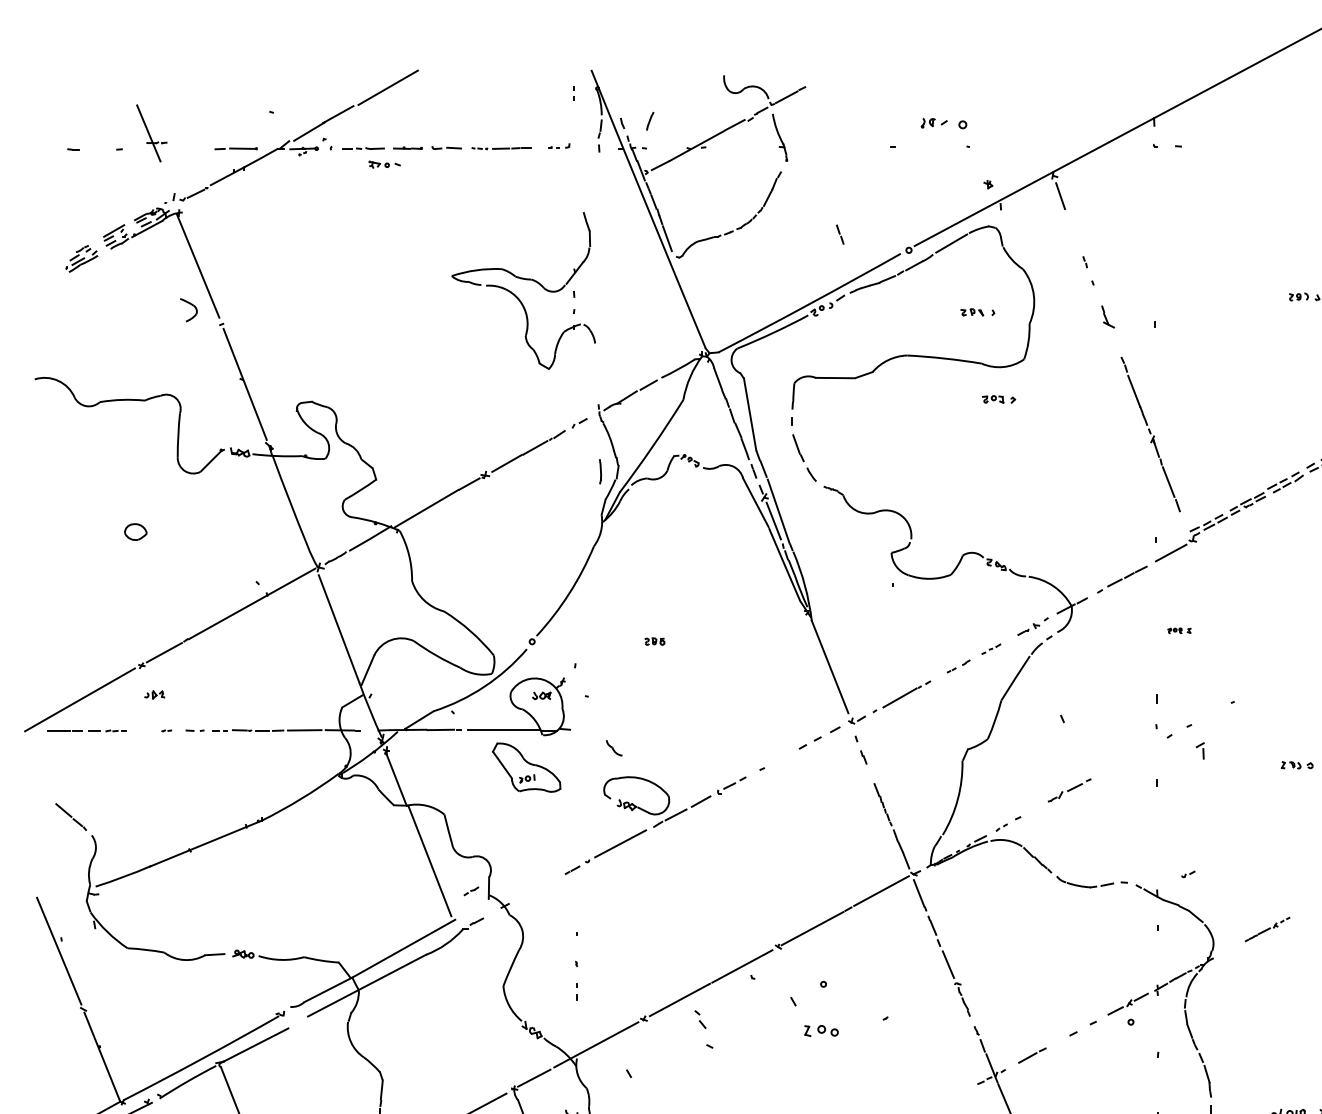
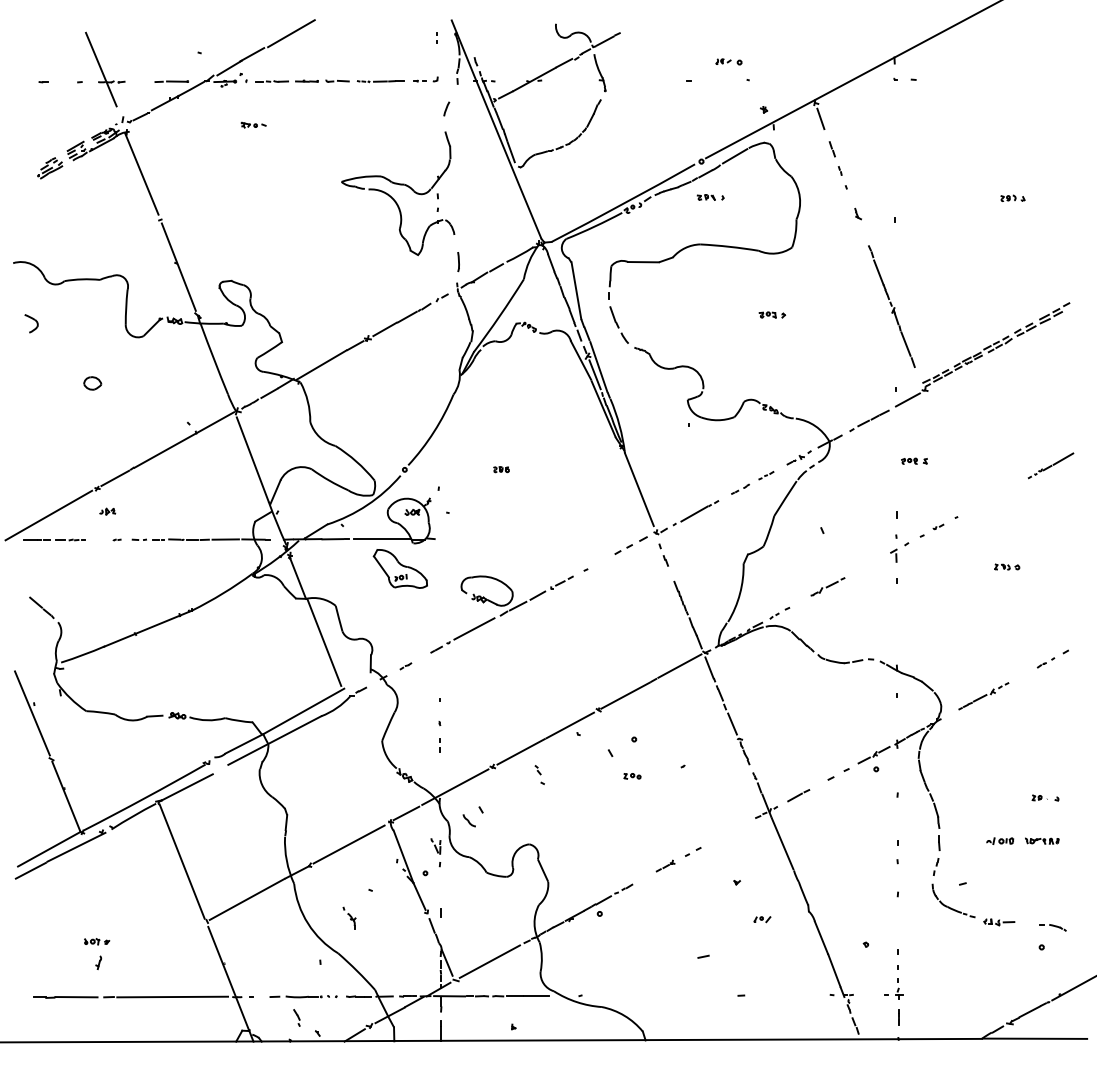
line: (649, 120) -> (446, 108), moved
part: (943, 123) -> (728, 61), size x0.71
part: (151, 133) -> (105, 69), size x1.67
part: (558, 146) -> (425, 79), size x1.43
part: (384, 163) -> (253, 124), moved
line: (839, 234) -> (831, 149), moved
part: (188, 309) -> (31, 323), moved
part: (977, 312) -> (710, 197), moved
part: (1107, 316) -> (857, 213), size x0.62
part: (999, 398) -> (772, 314), moved
line: (600, 472) -> (458, 262), moved
part: (1179, 629) -> (914, 460), size x1.43
part: (613, 748) -> (468, 820), moved
part: (1199, 750) -> (893, 555), moved
part: (1188, 873) -> (938, 526), moved
line: (470, 891) -> (405, 666), moved
part: (1267, 929) -> (983, 696), size x1.43
part: (703, 1028) -> (539, 774), size x0.62
part: (821, 1031) -> (632, 776), size x0.62

